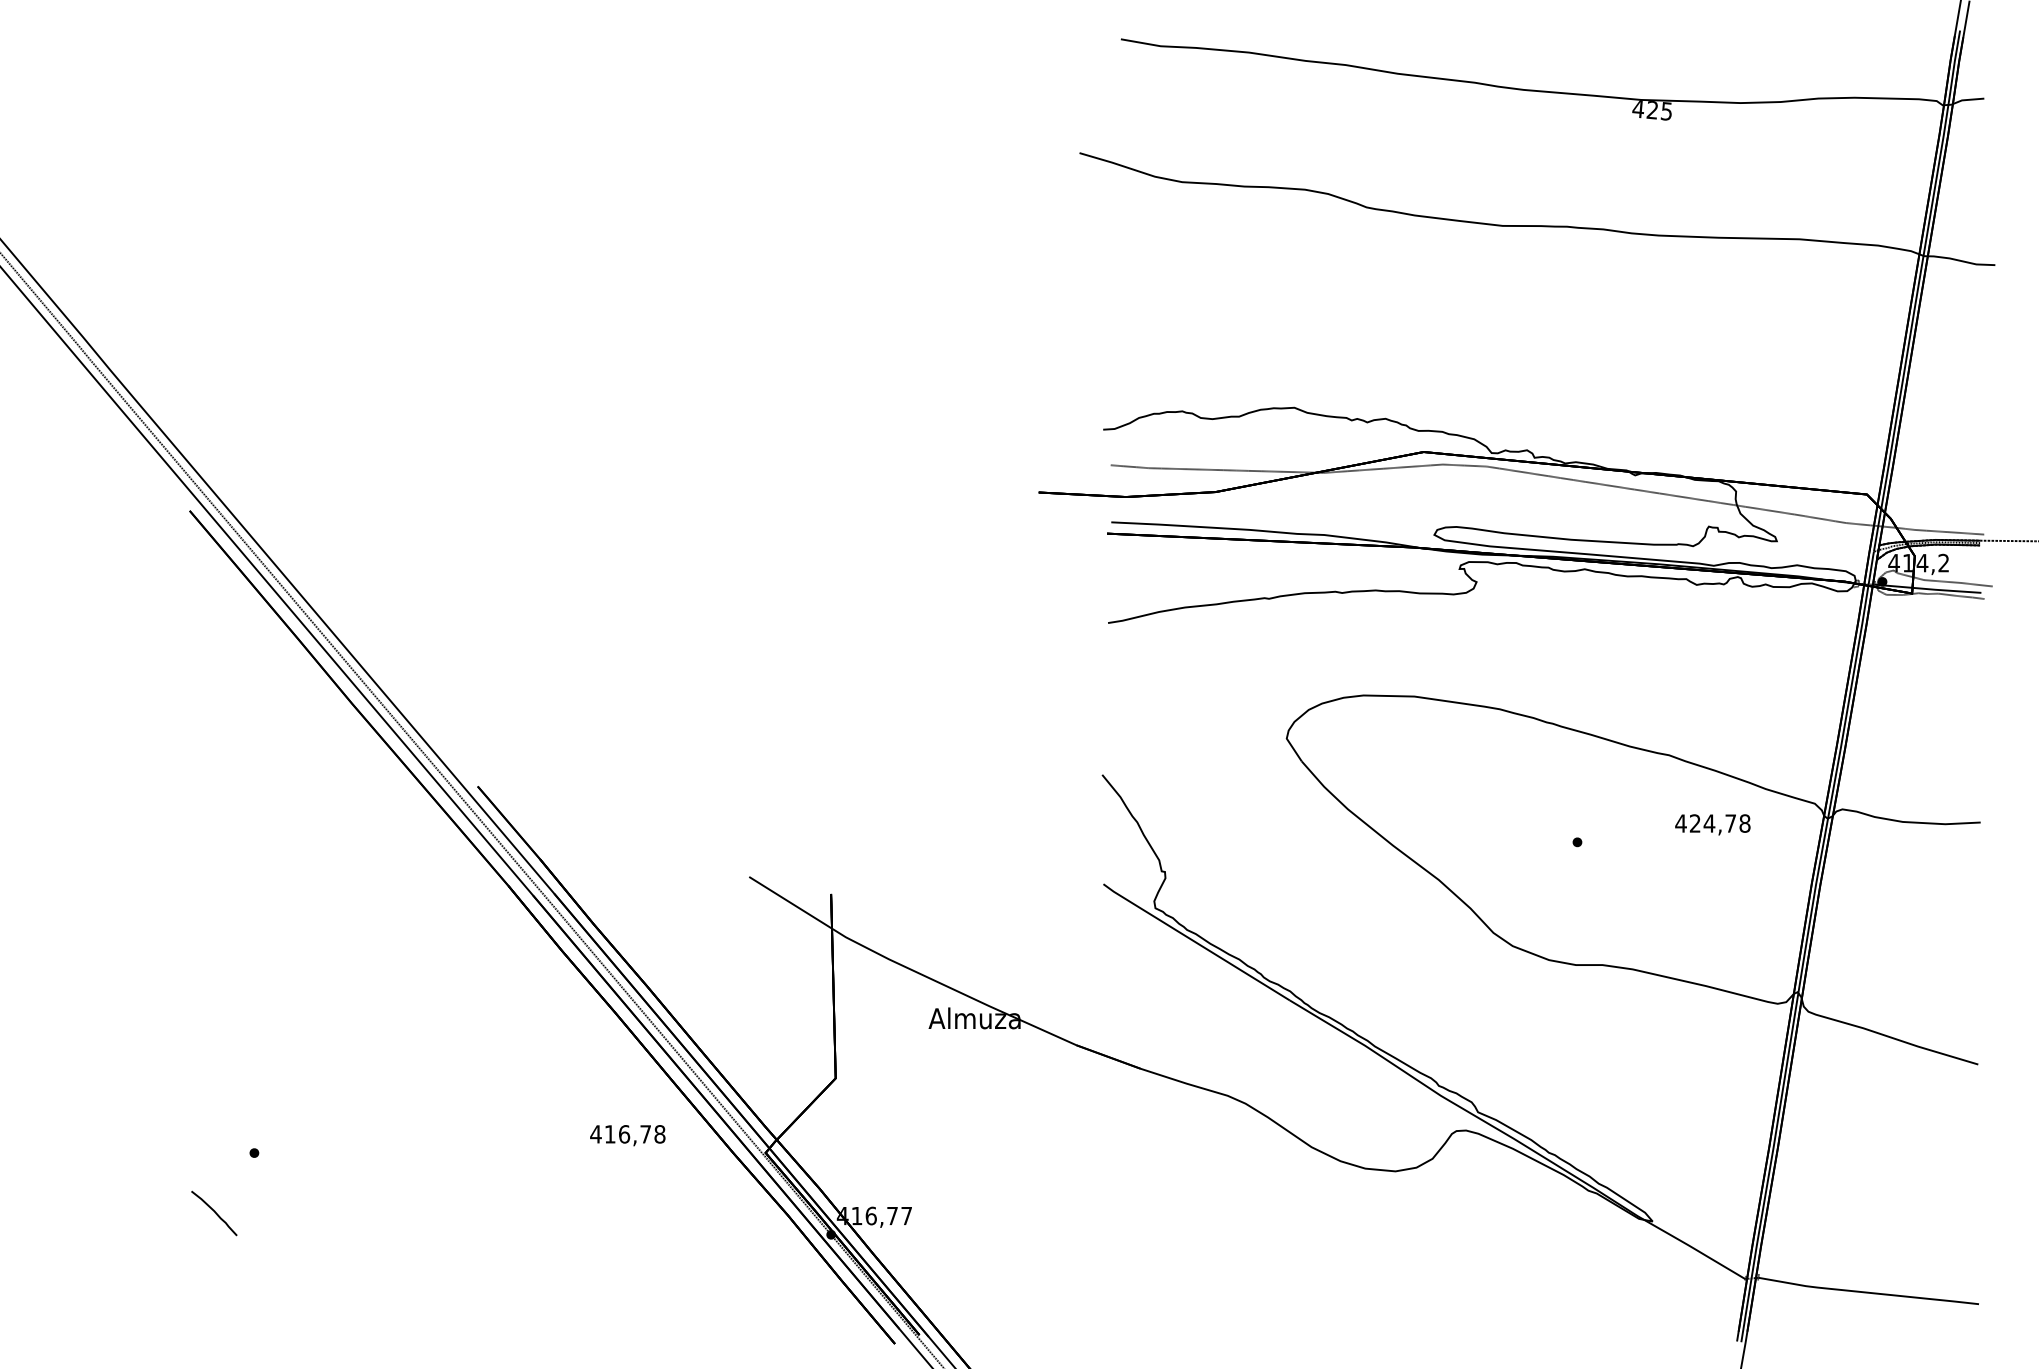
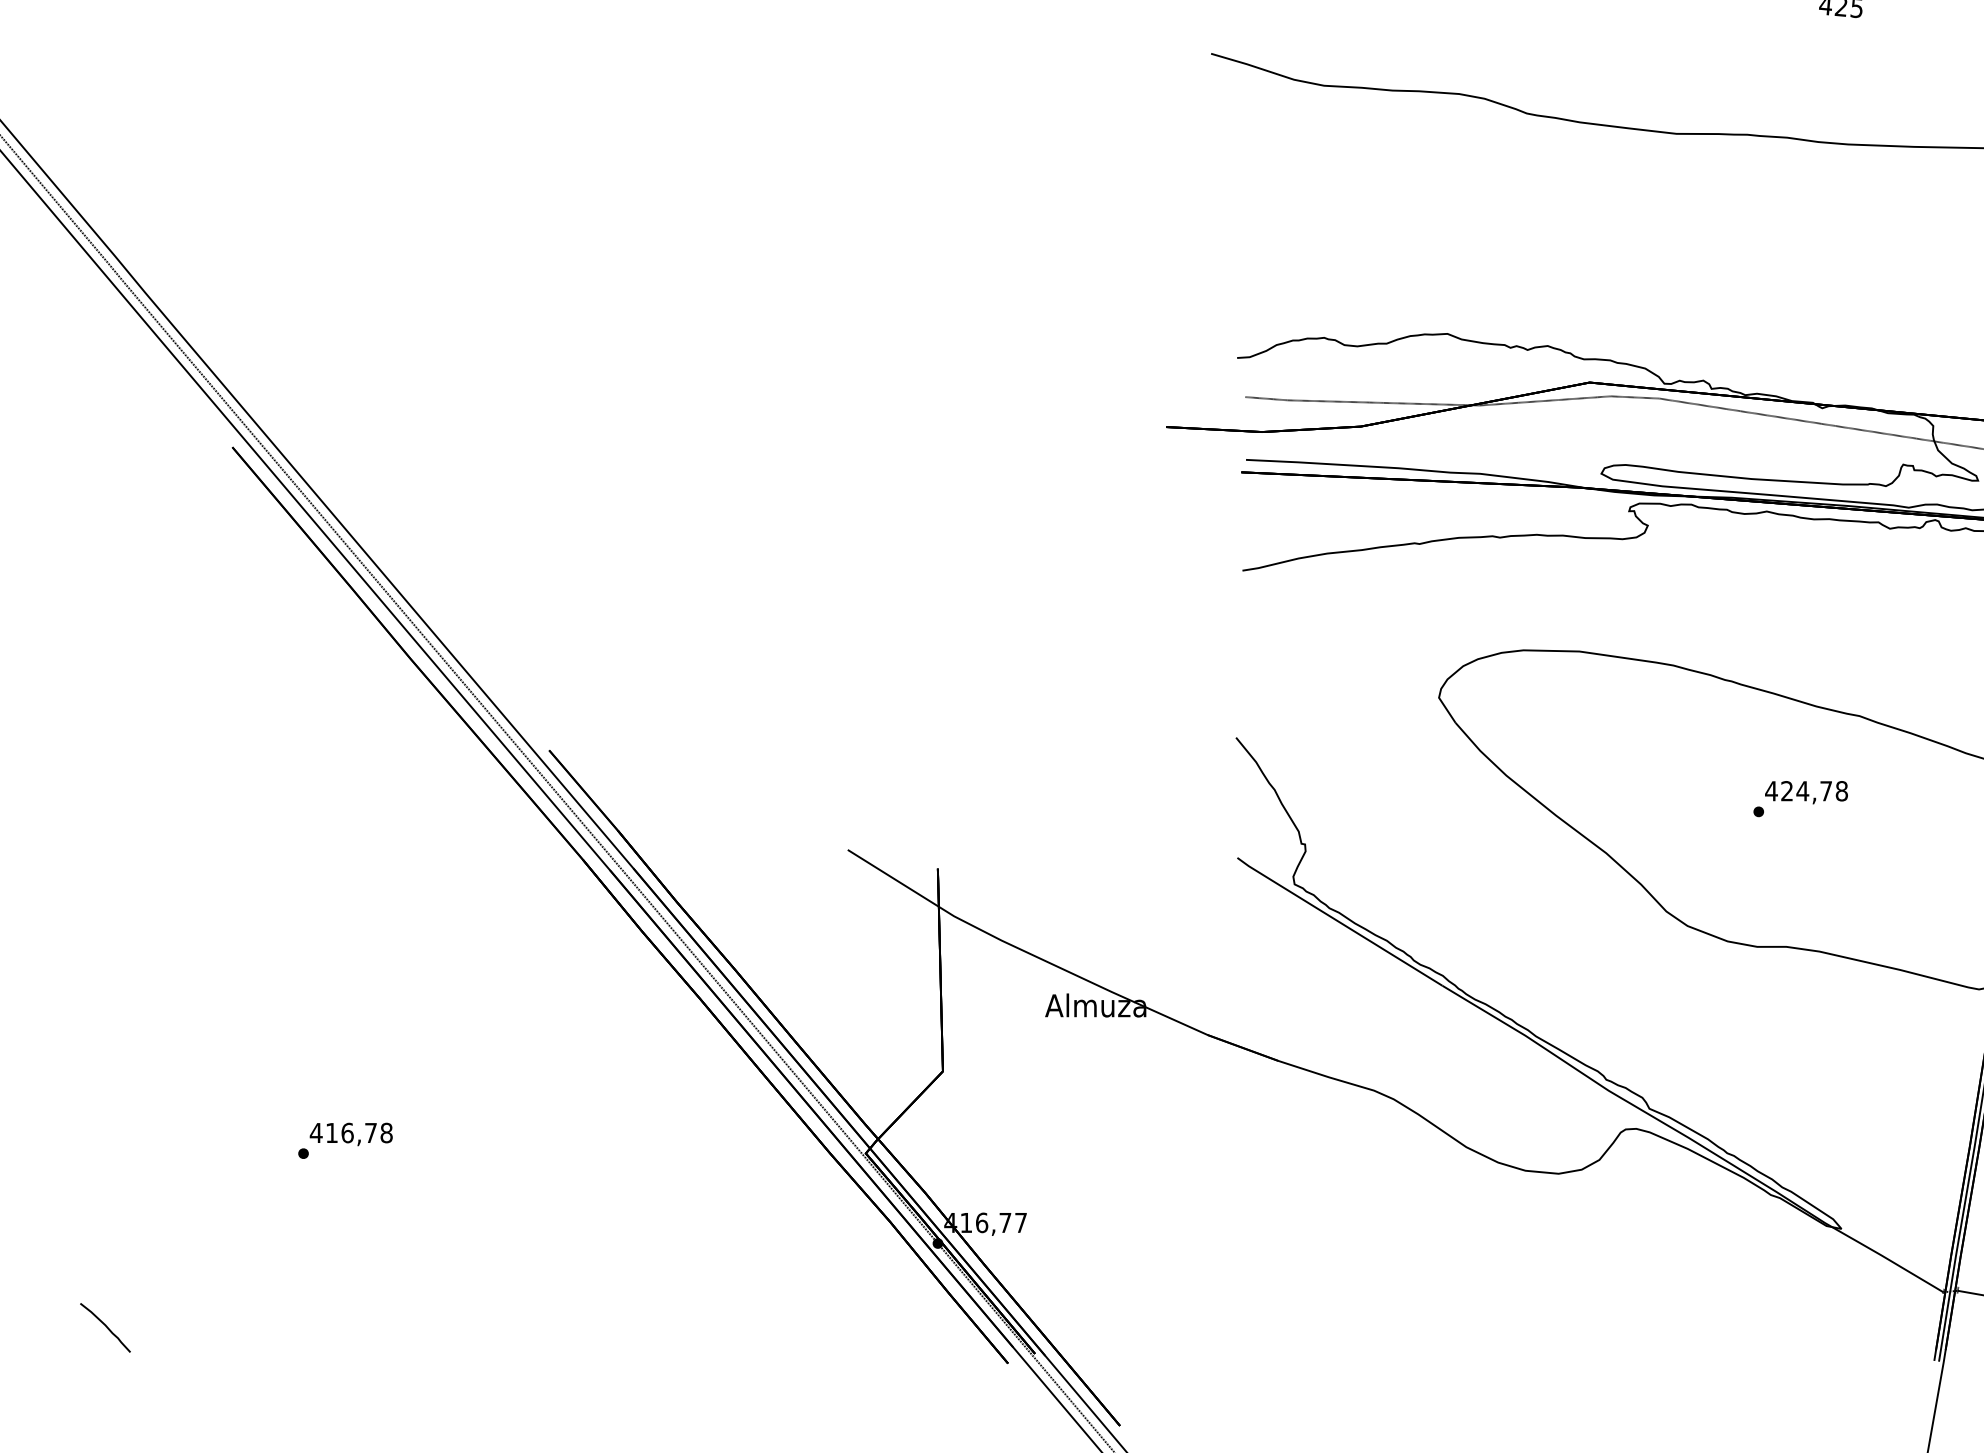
text: (1712, 824) -> (1806, 792), moved
text: (627, 1135) -> (350, 1134), moved
part: (214, 1213) -> (105, 1327), moved

